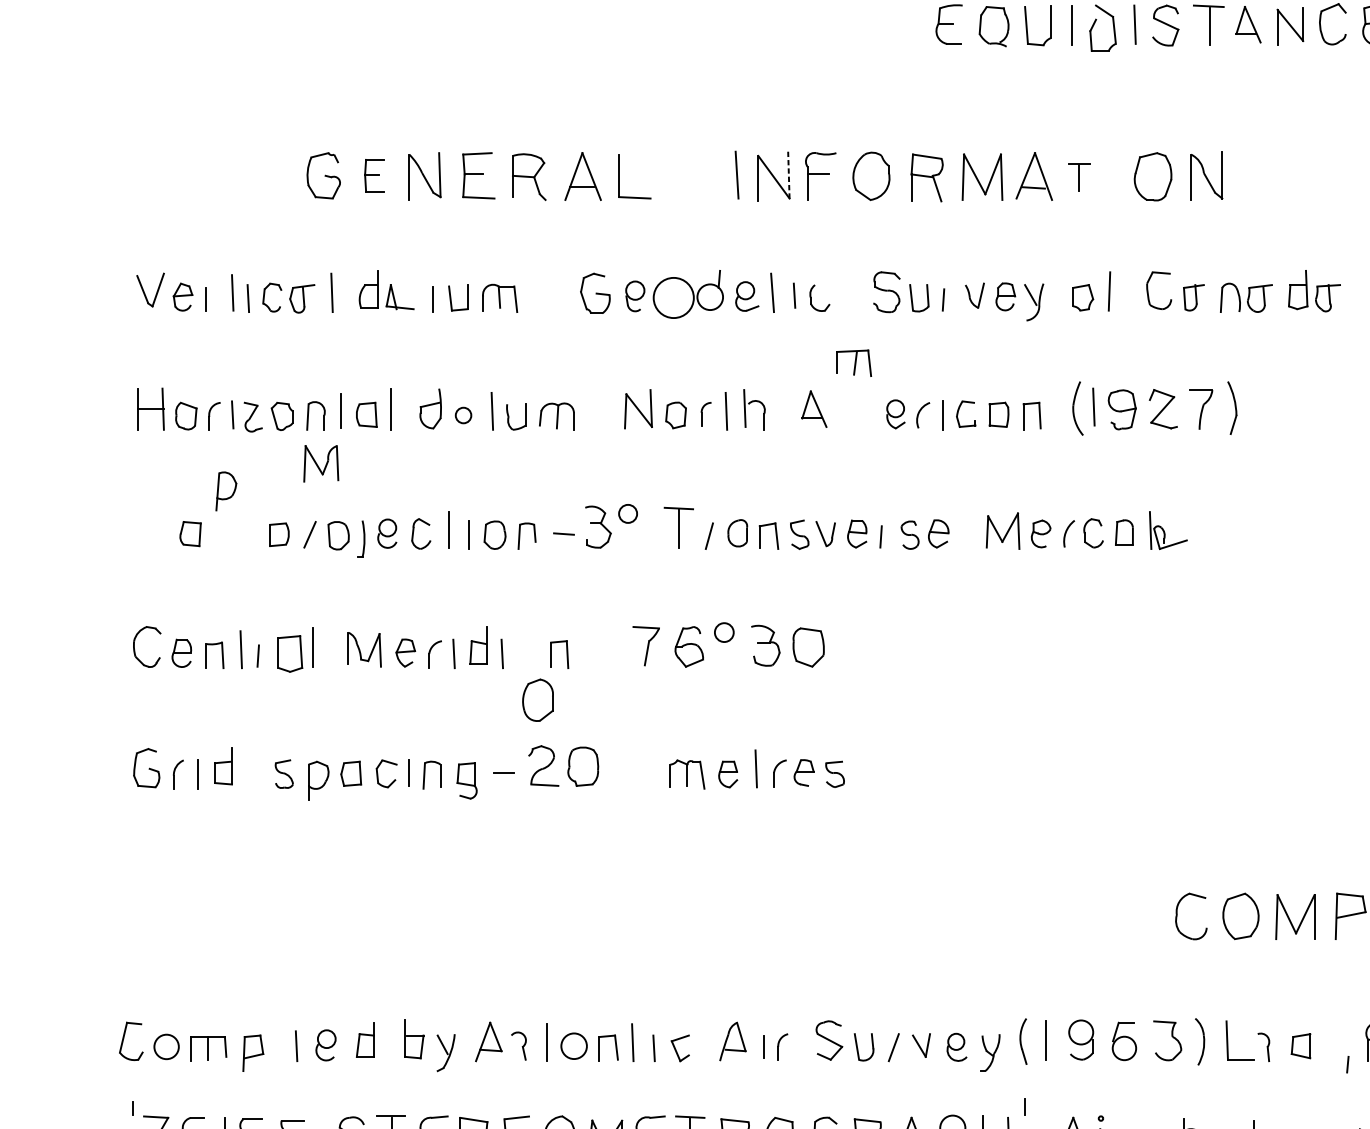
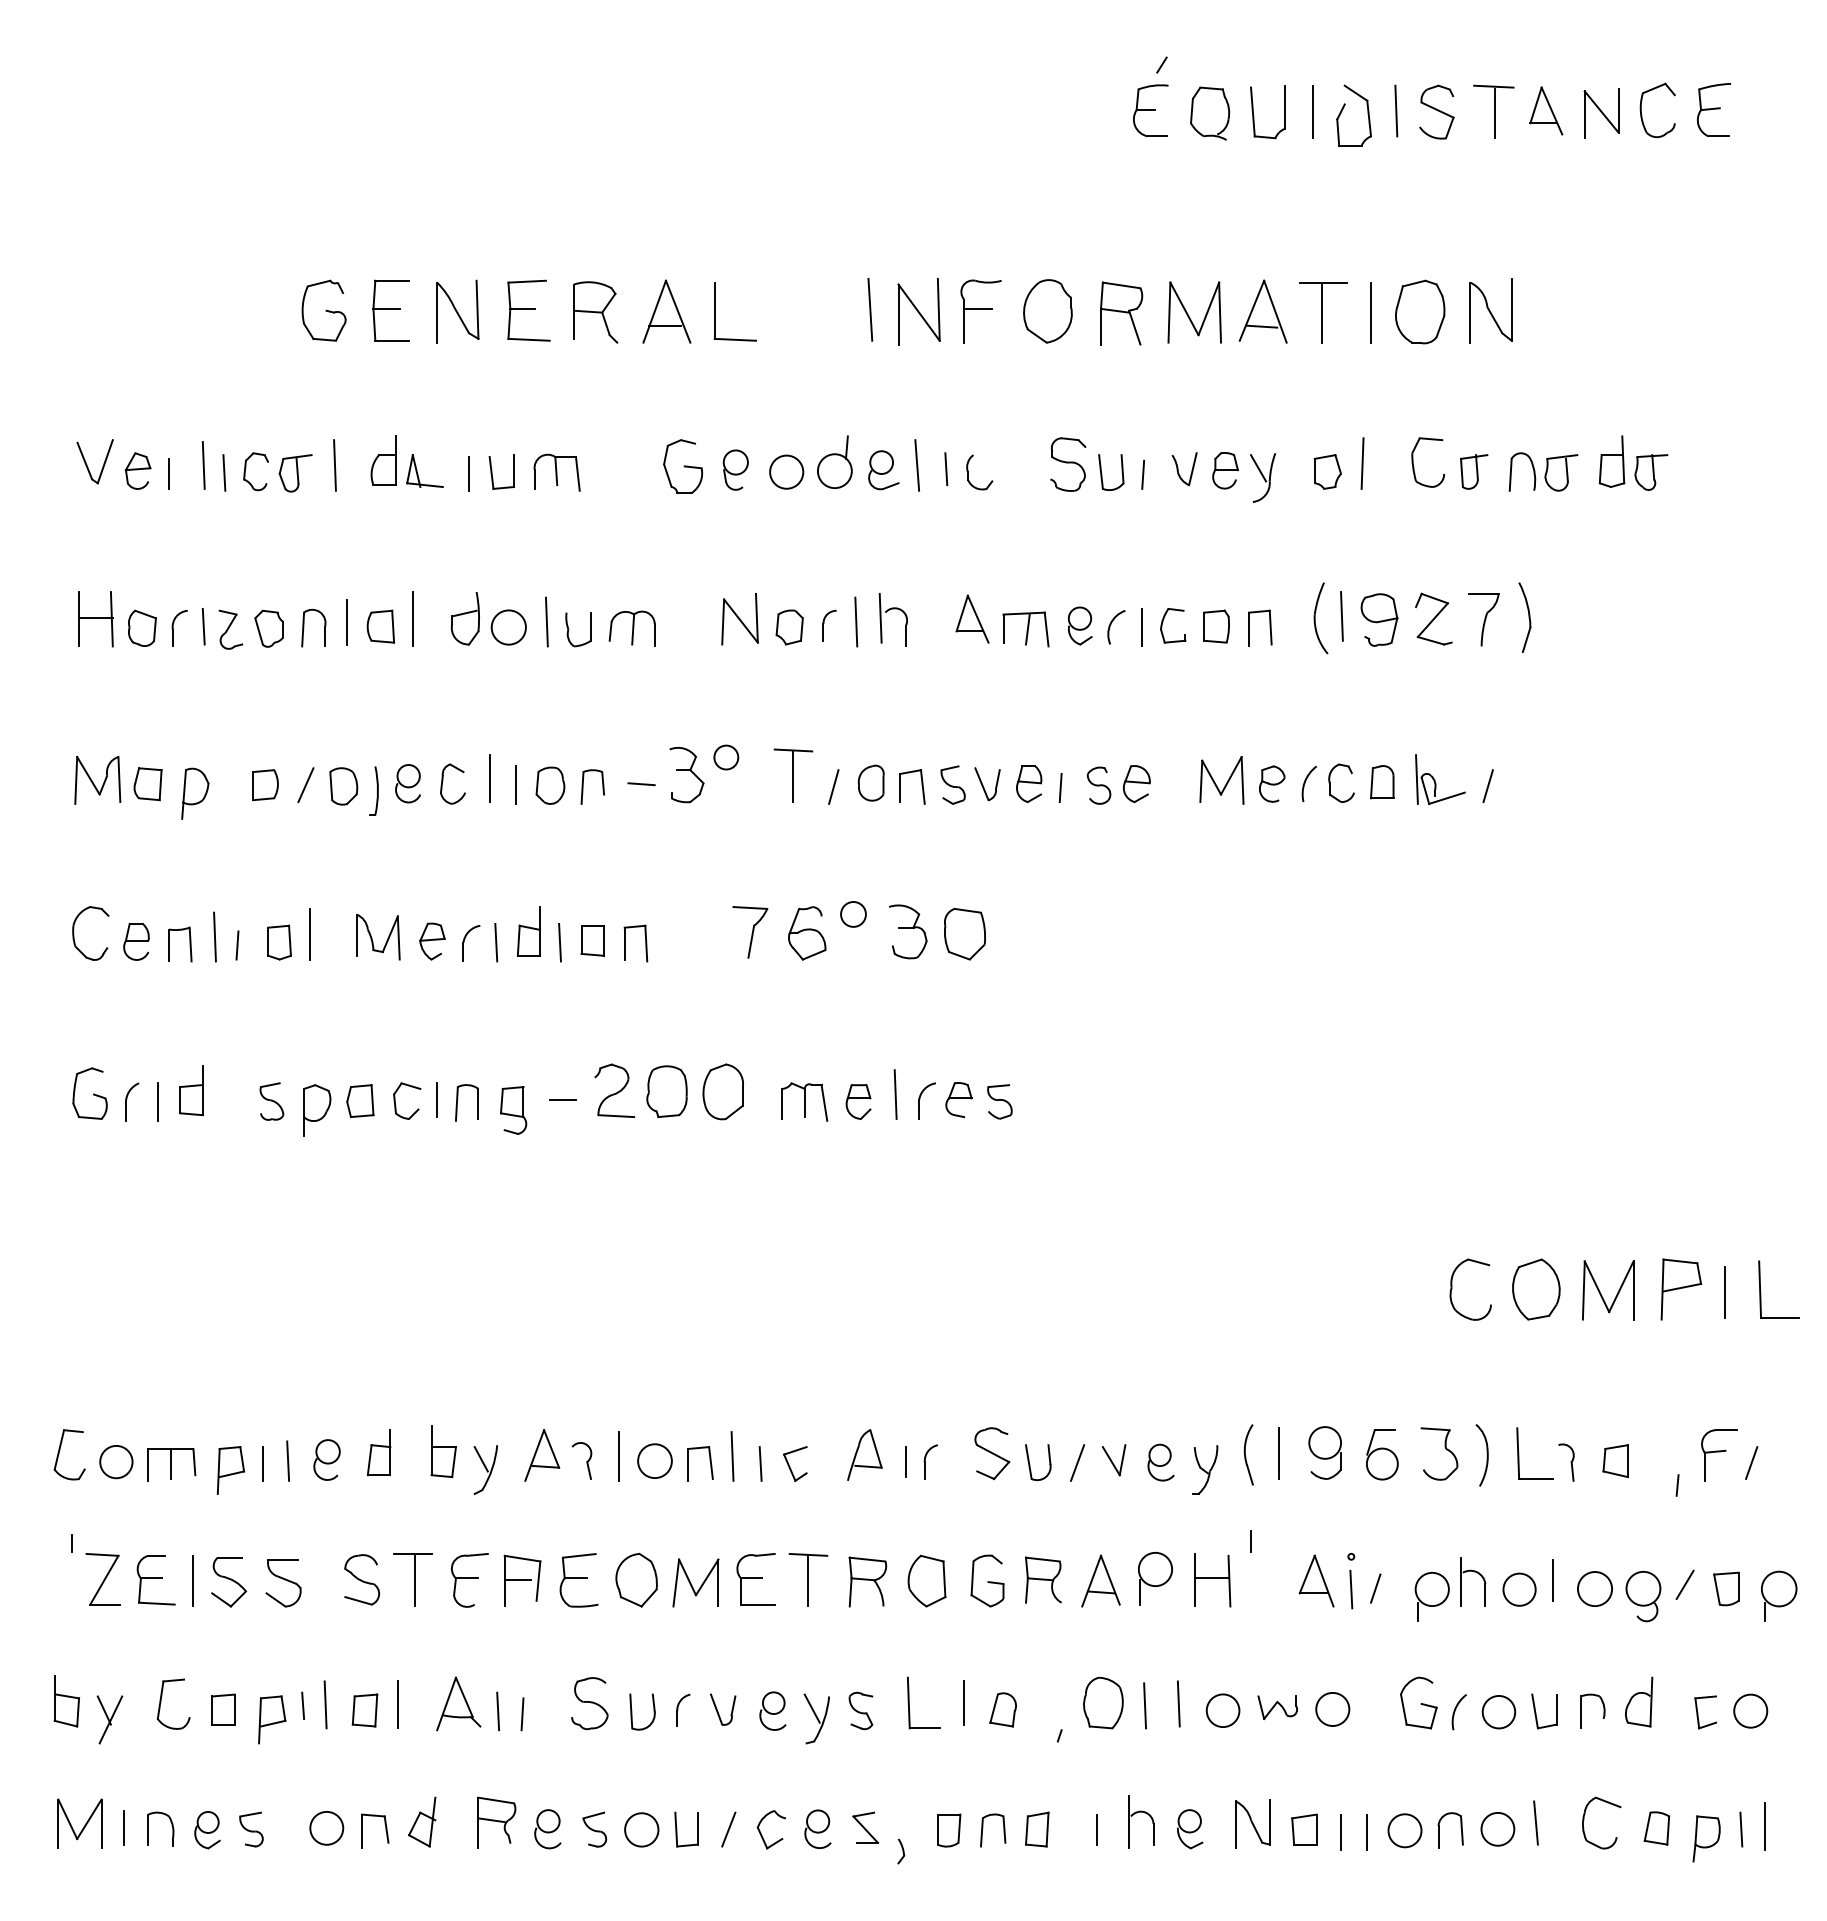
line: (788, 174) -> (938, 309), dashed -> solid
part: (374, 175) -> (390, 310), size x1.43
part: (1079, 177) -> (1323, 312), size x1.67
line: (1116, 177) -> (1371, 312), added
circle: (673, 297) -> (786, 471), size x0.62
part: (853, 363) -> (1025, 629), moved
circle: (463, 415) -> (508, 627), size x1.67
part: (321, 463) -> (97, 780), moved
part: (226, 491) -> (195, 793), moved
line: (1204, 535) -> (1487, 786), added
part: (526, 652) -> (592, 940), added
part: (290, 653) -> (279, 942), size x0.71
part: (537, 699) -> (722, 1091), moved
line: (277, 1048) -> (262, 1463), added

